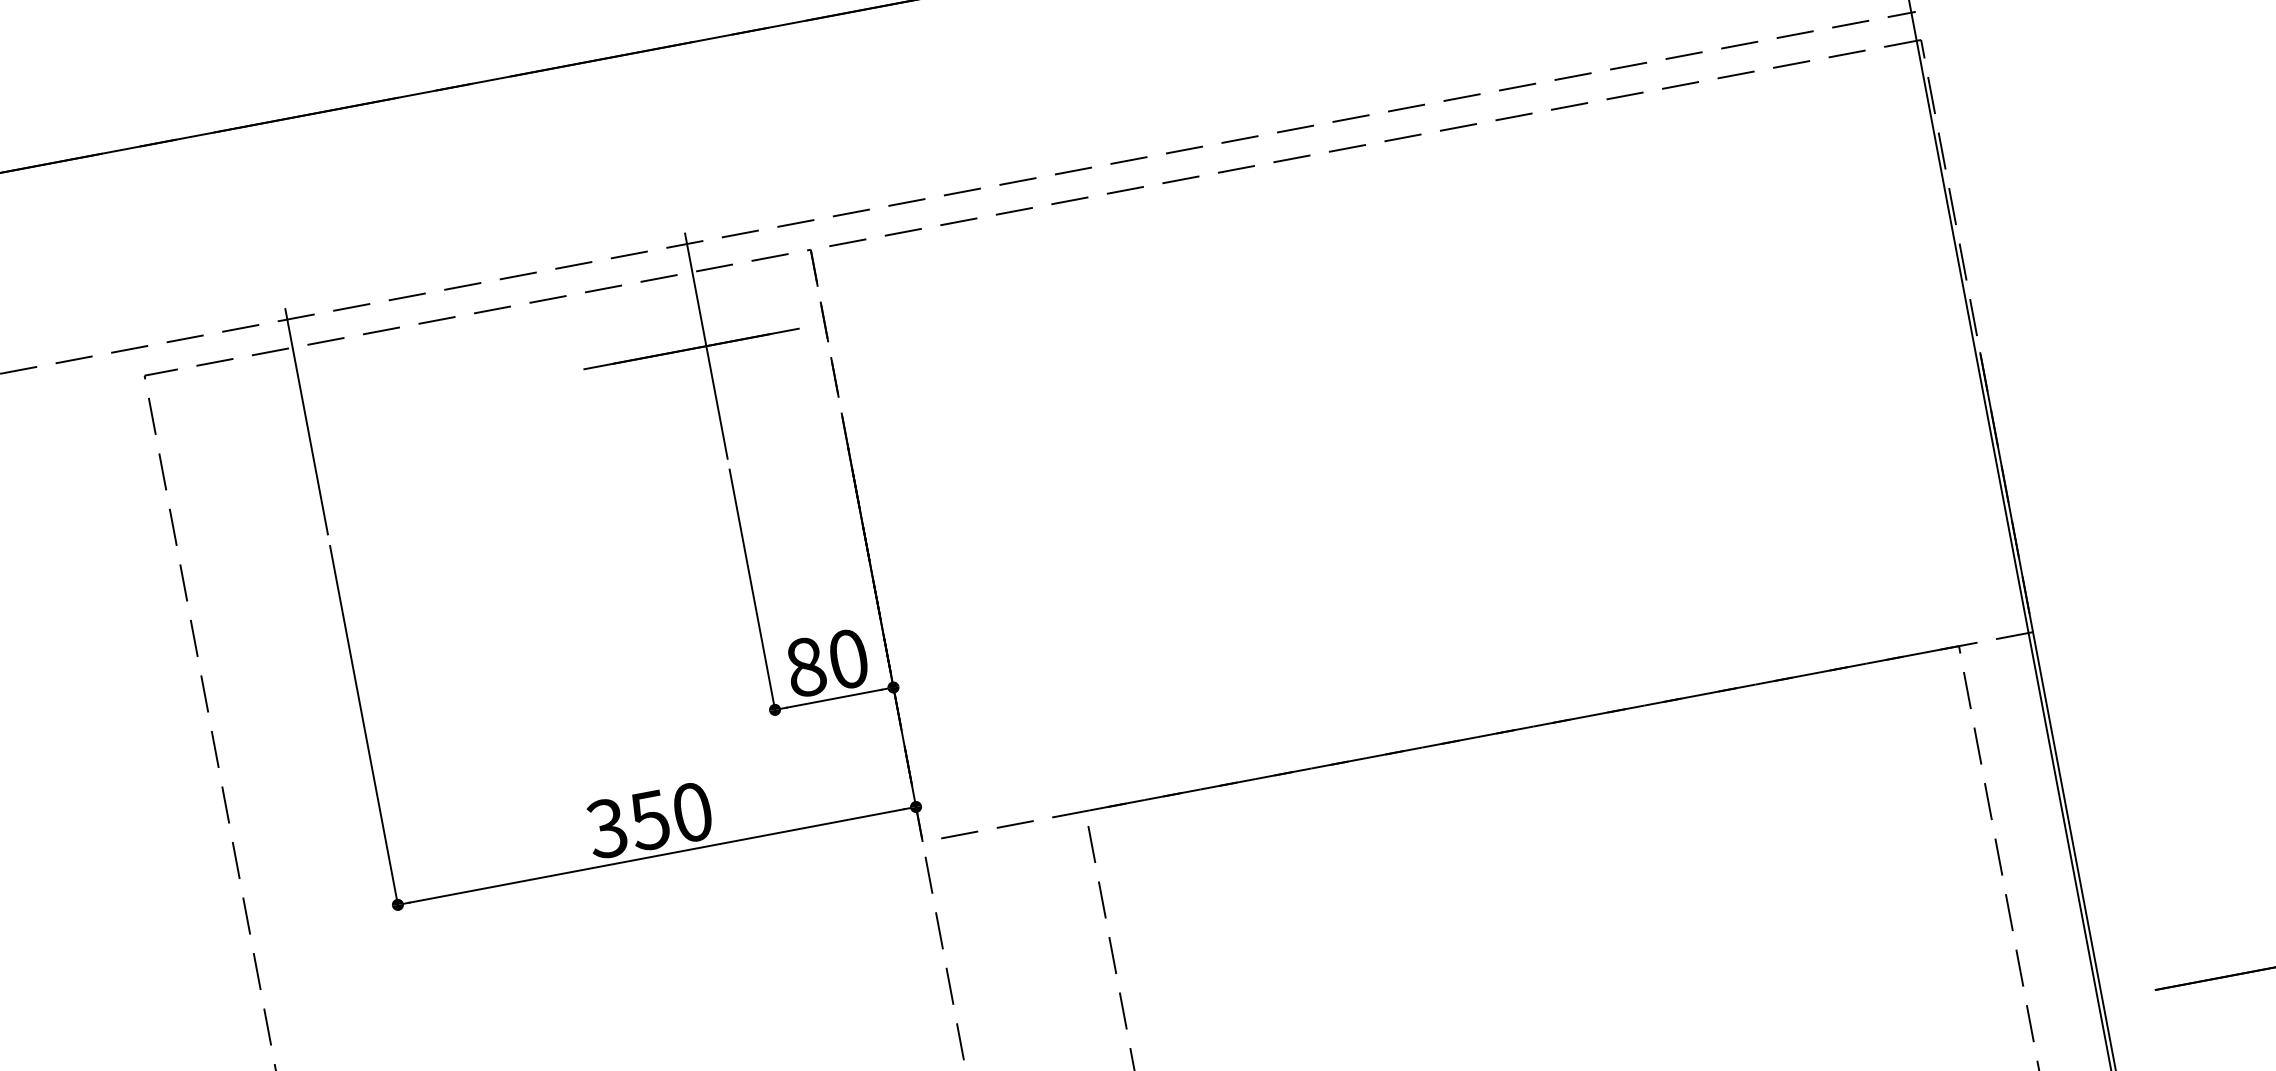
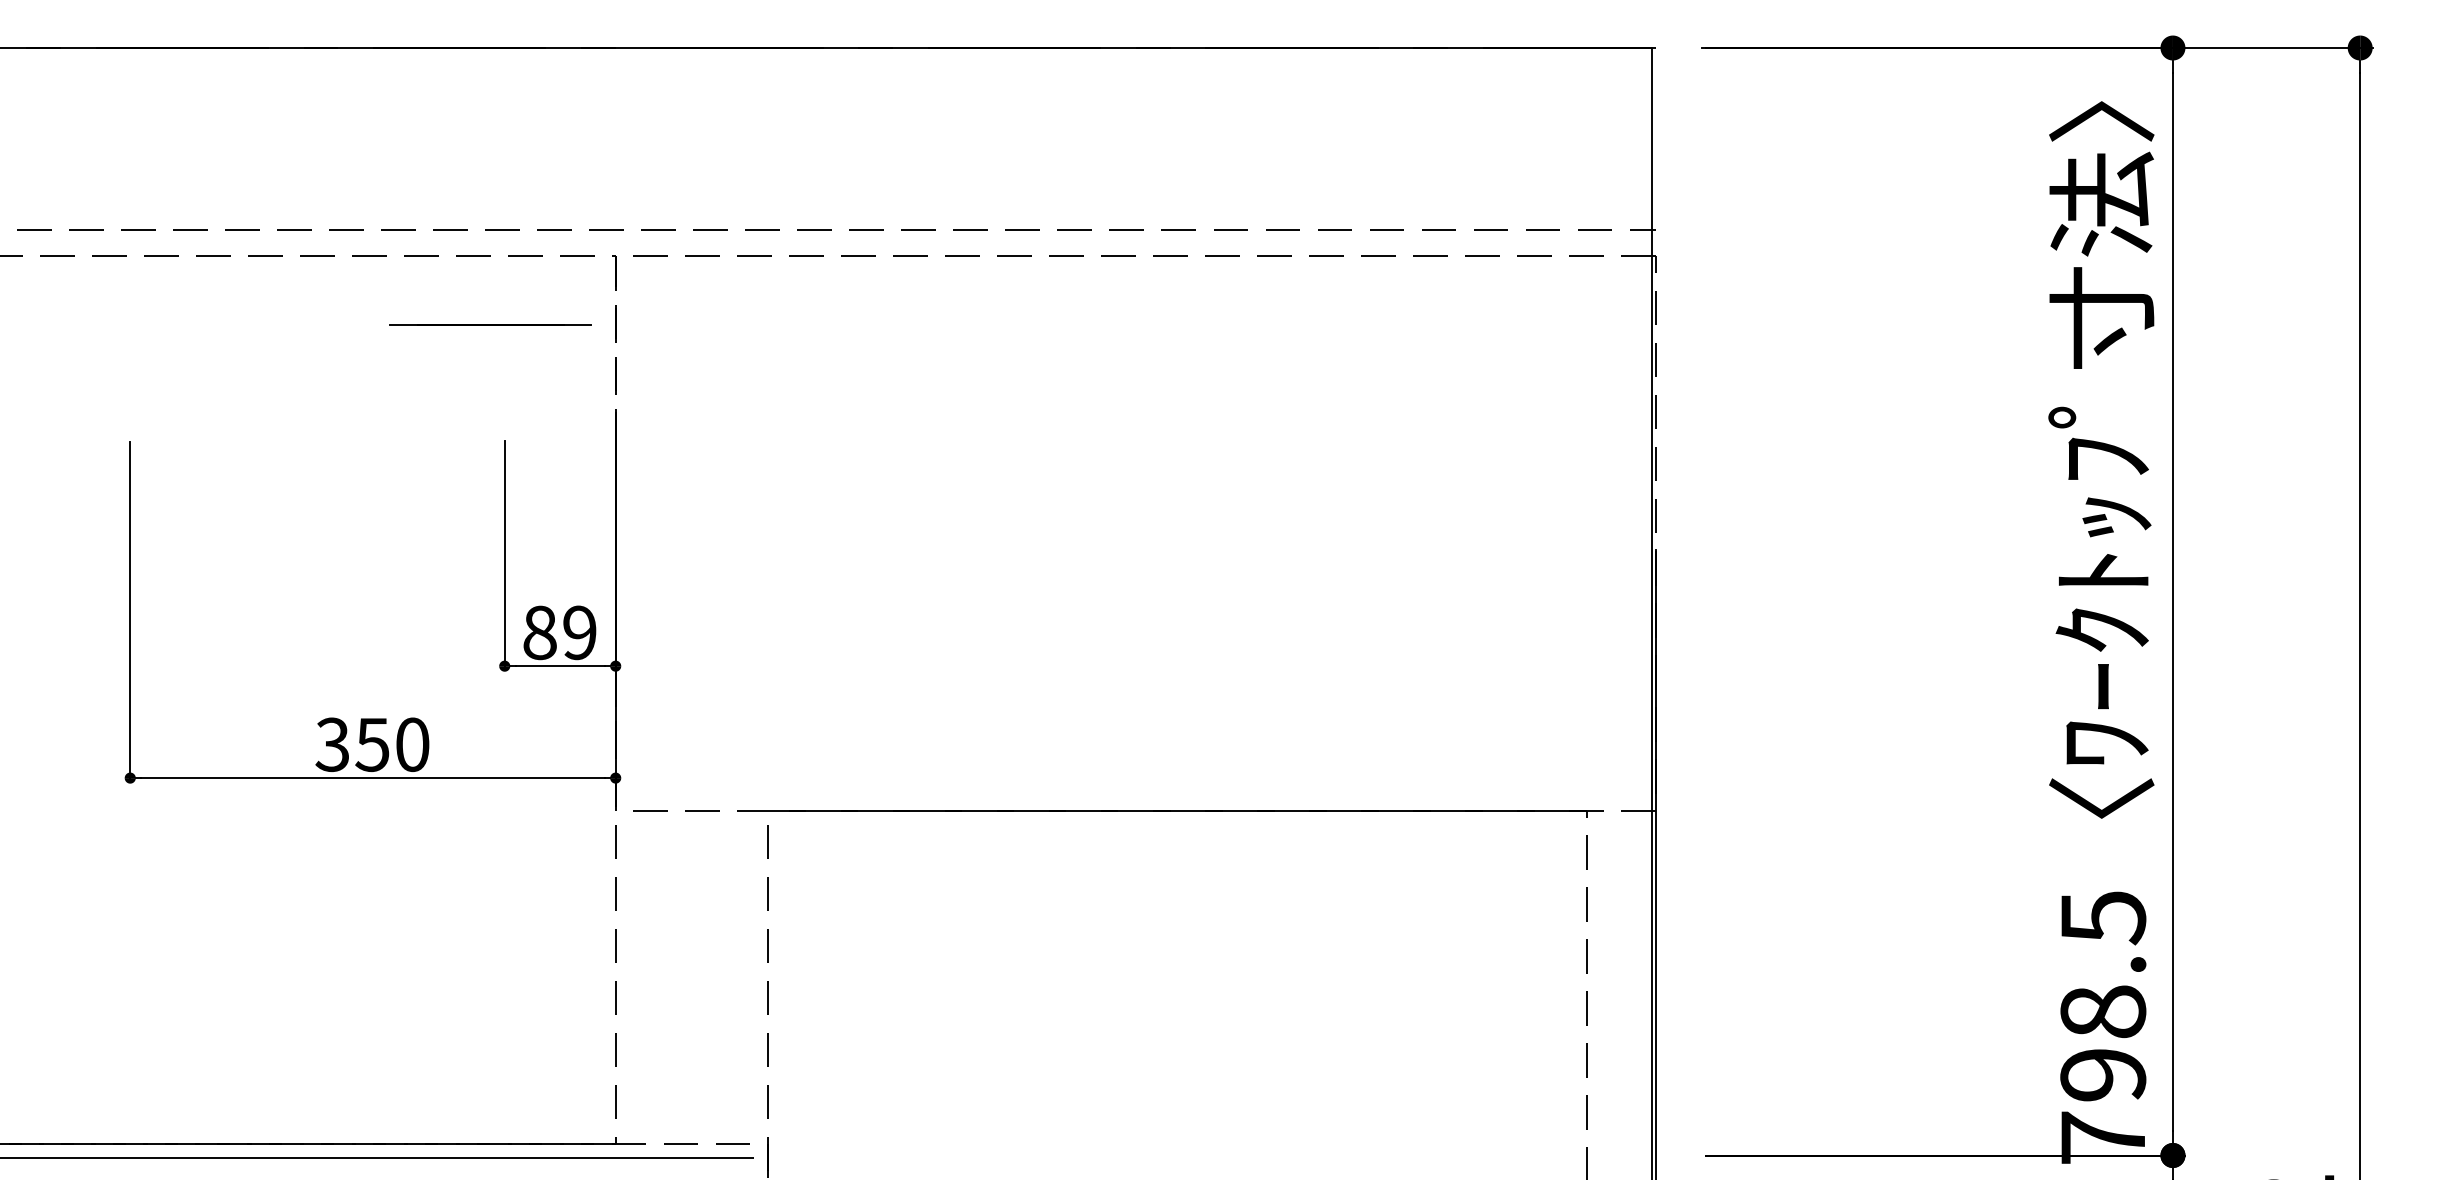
line: (705, 345) -> (504, 324), removed
line: (306, 420) -> (130, 324), removed
text: (848, 658) -> (579, 632), 80 -> 89

